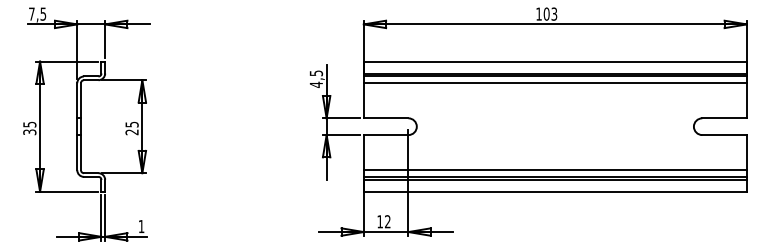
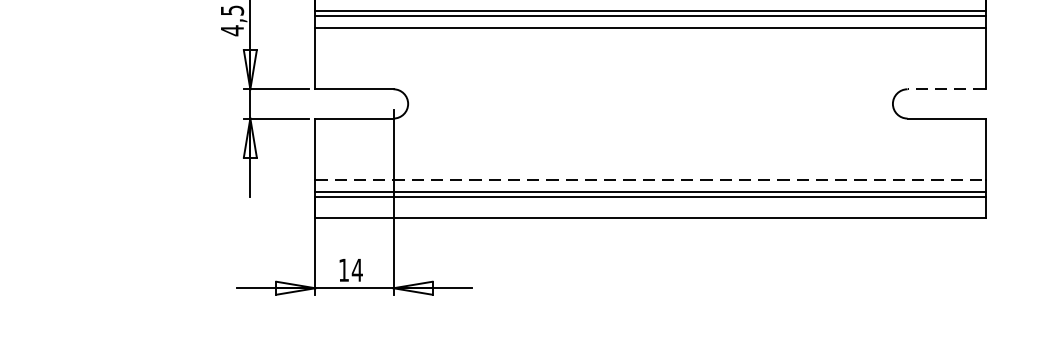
line: (724, 118) -> (946, 89), solid -> dashed
line: (555, 170) -> (650, 180), solid -> dashed
text: (387, 221) -> (356, 269), 12 -> 14

